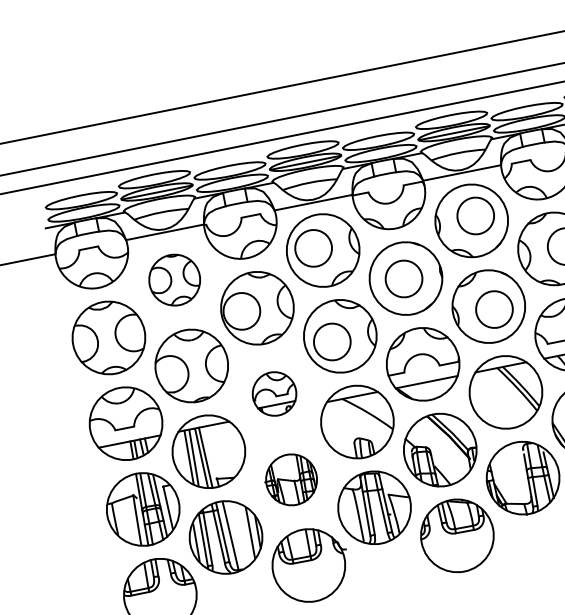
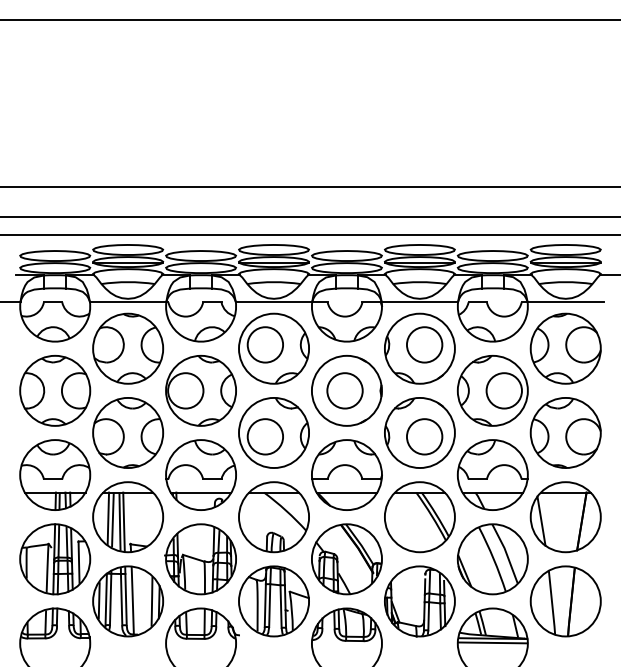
part: (174, 279) -> (128, 348), size x1.43
part: (273, 393) -> (200, 474), size x1.67
part: (291, 480) -> (200, 559), size x1.43

